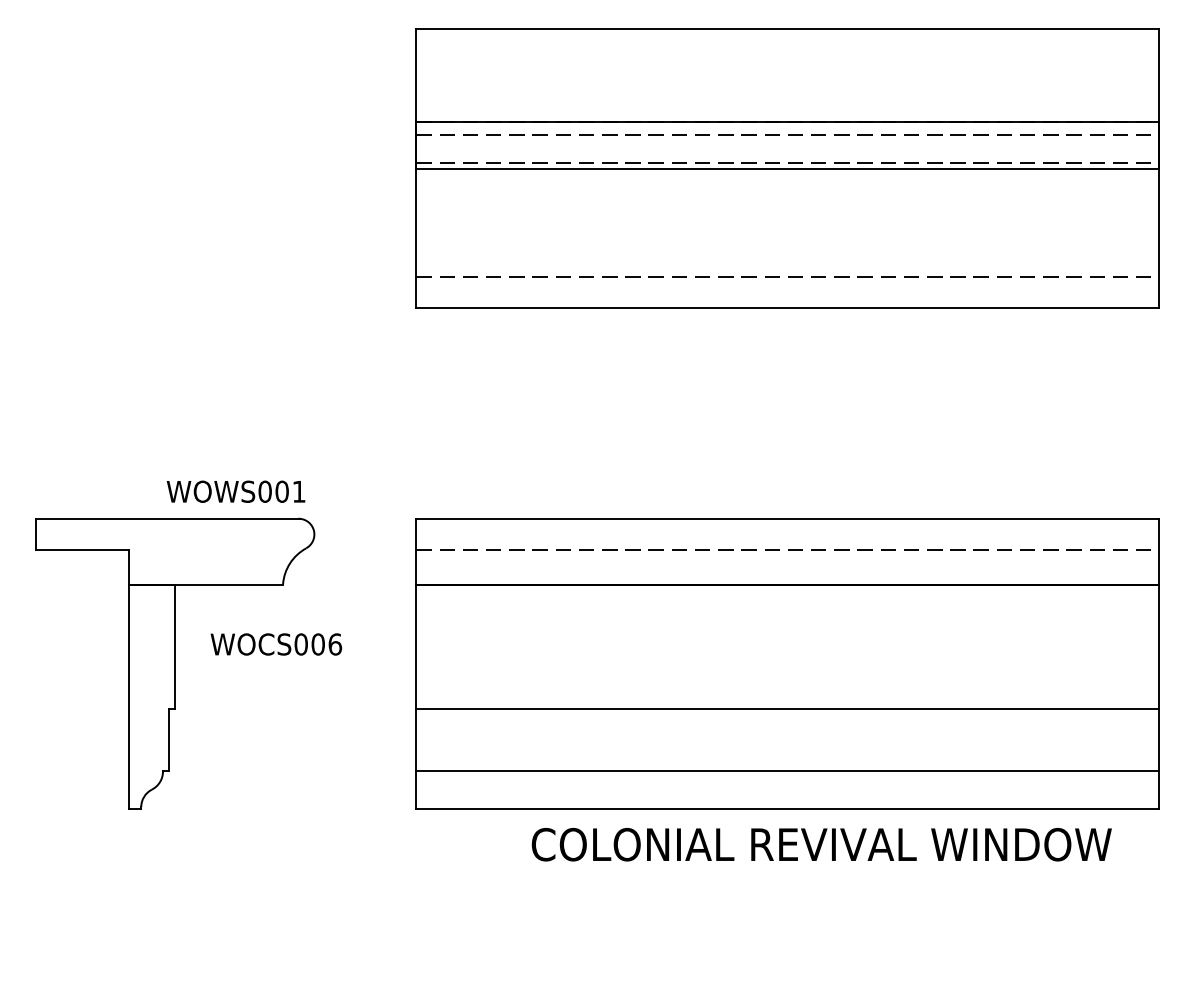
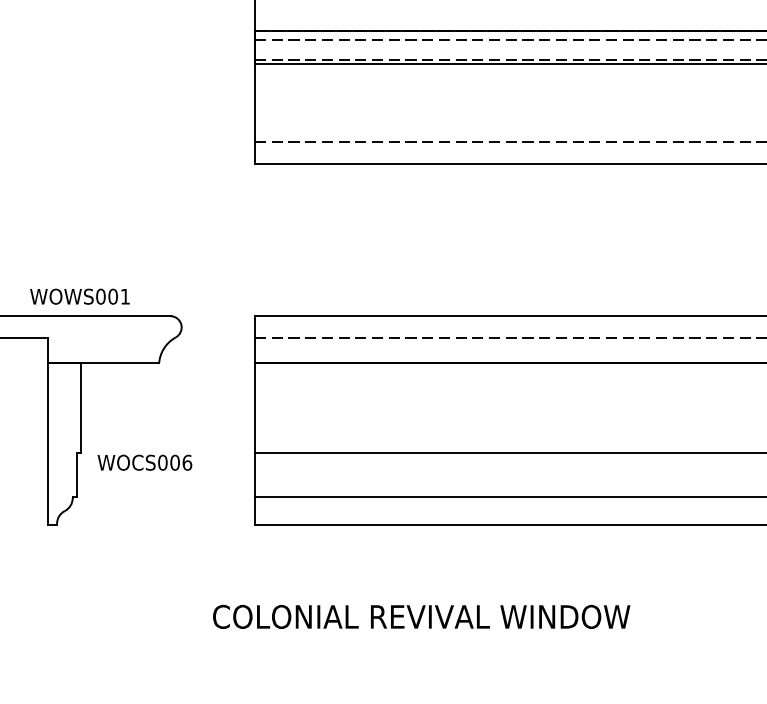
text: (235, 491) -> (79, 296), moved
text: (276, 644) -> (145, 462), moved
text: (821, 844) -> (421, 616), moved

